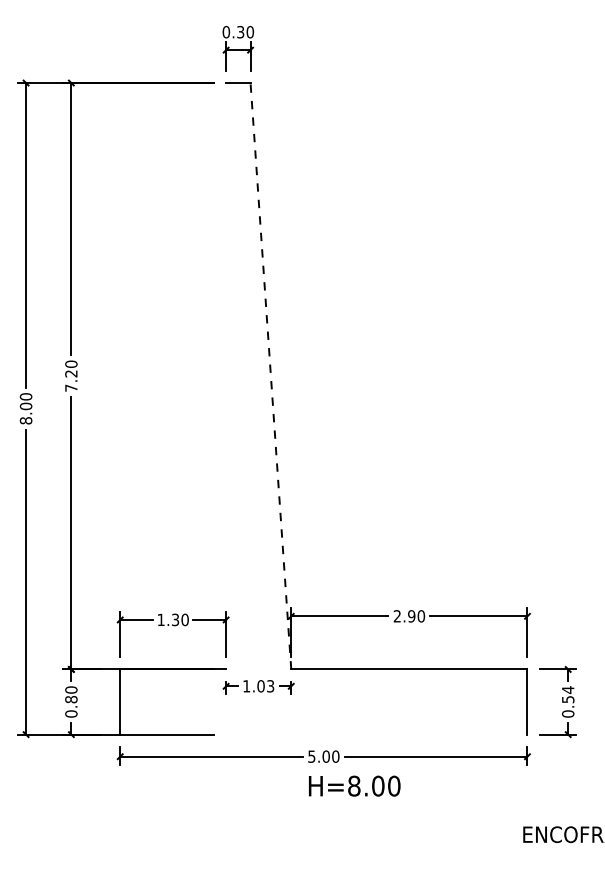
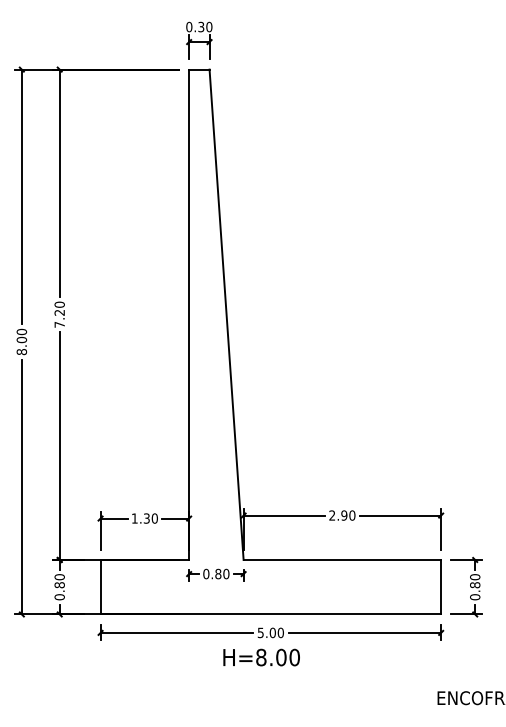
line: (226, 375) -> (189, 314), added
line: (270, 375) -> (226, 314), dashed -> solid
text: (258, 685) -> (216, 573), 1.03 -> 0.80
text: (568, 695) -> (475, 581), 0.54 -> 0.80
line: (323, 734) -> (270, 614), added
text: (354, 786) -> (261, 657), moved

